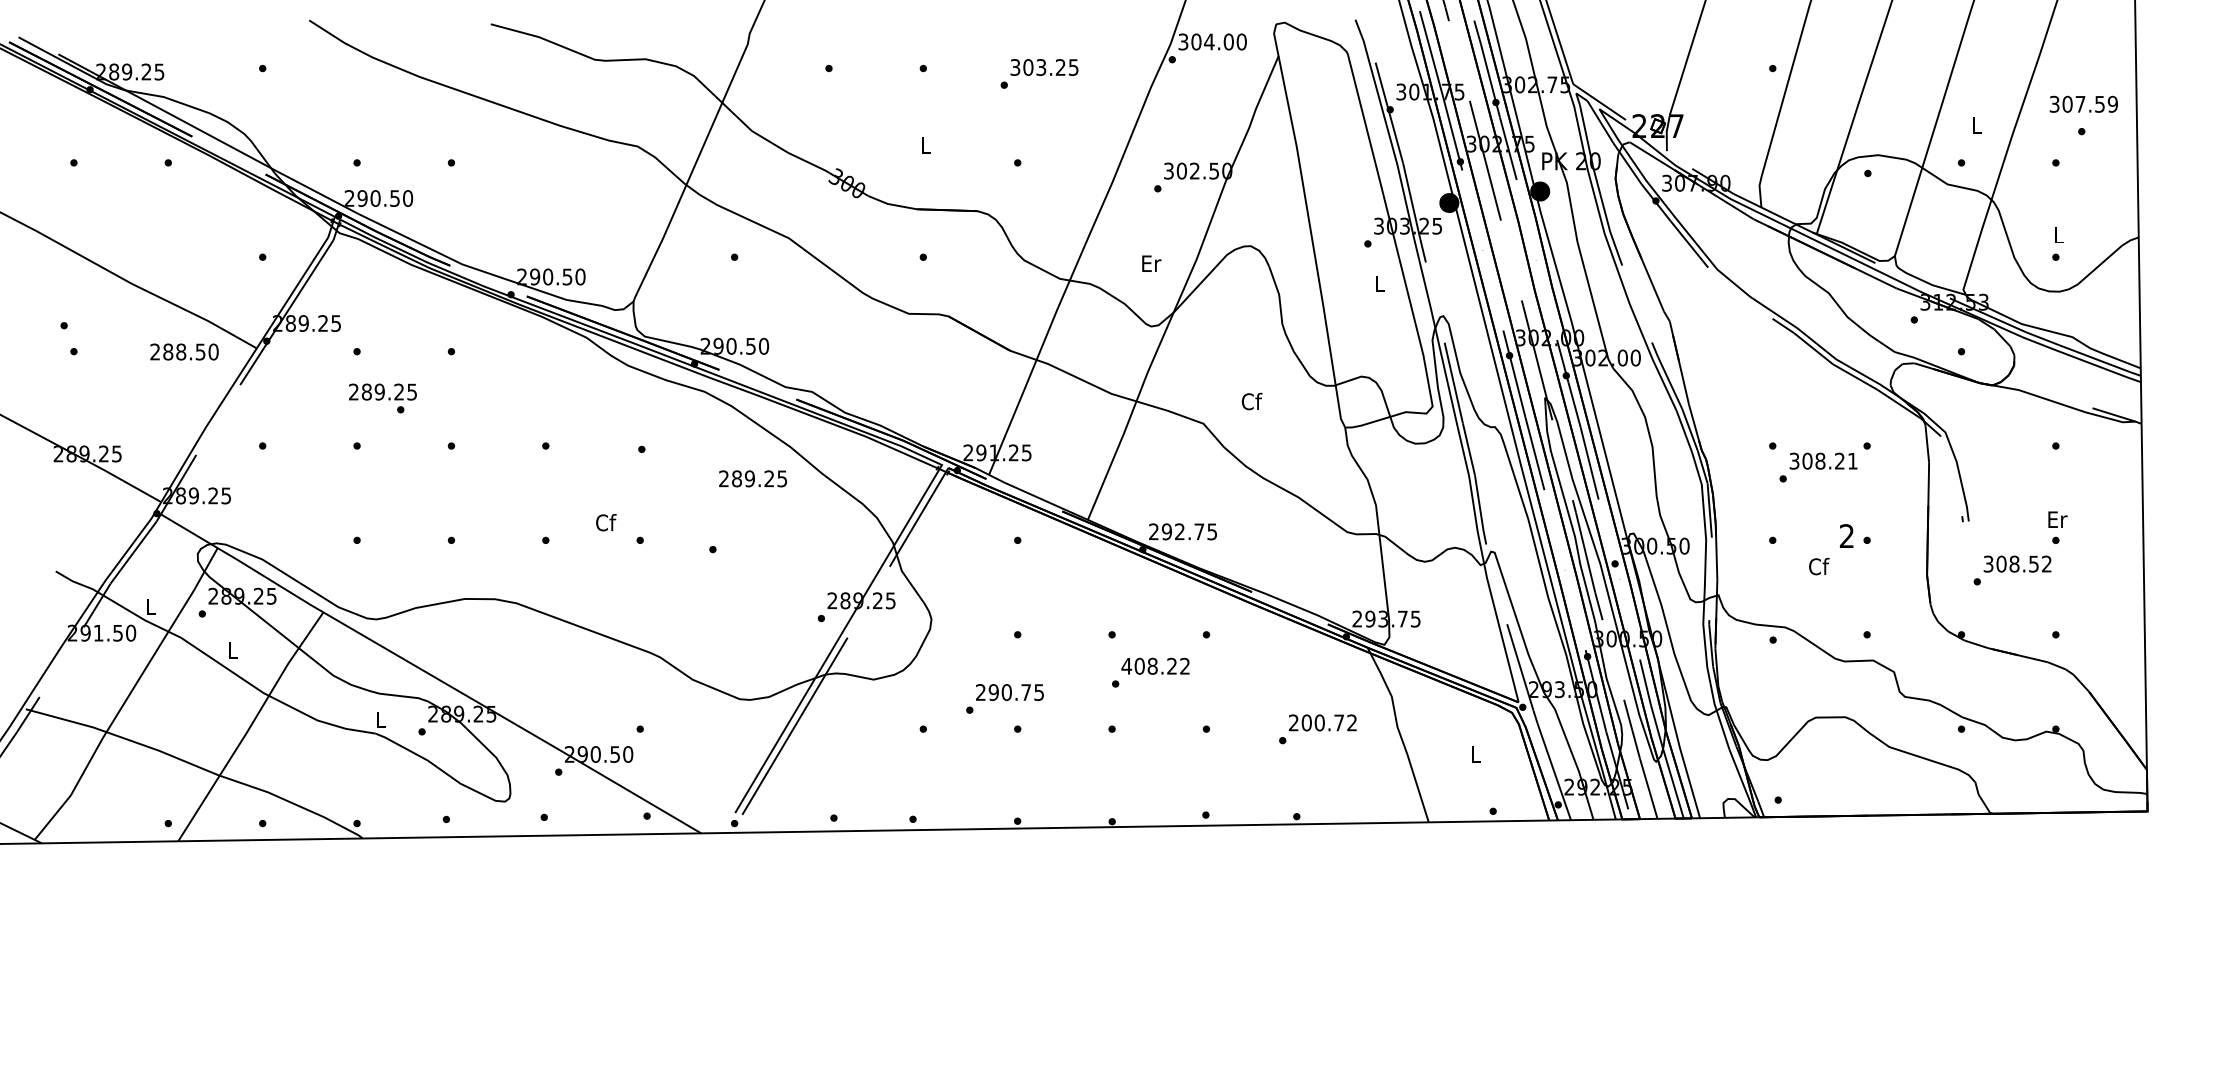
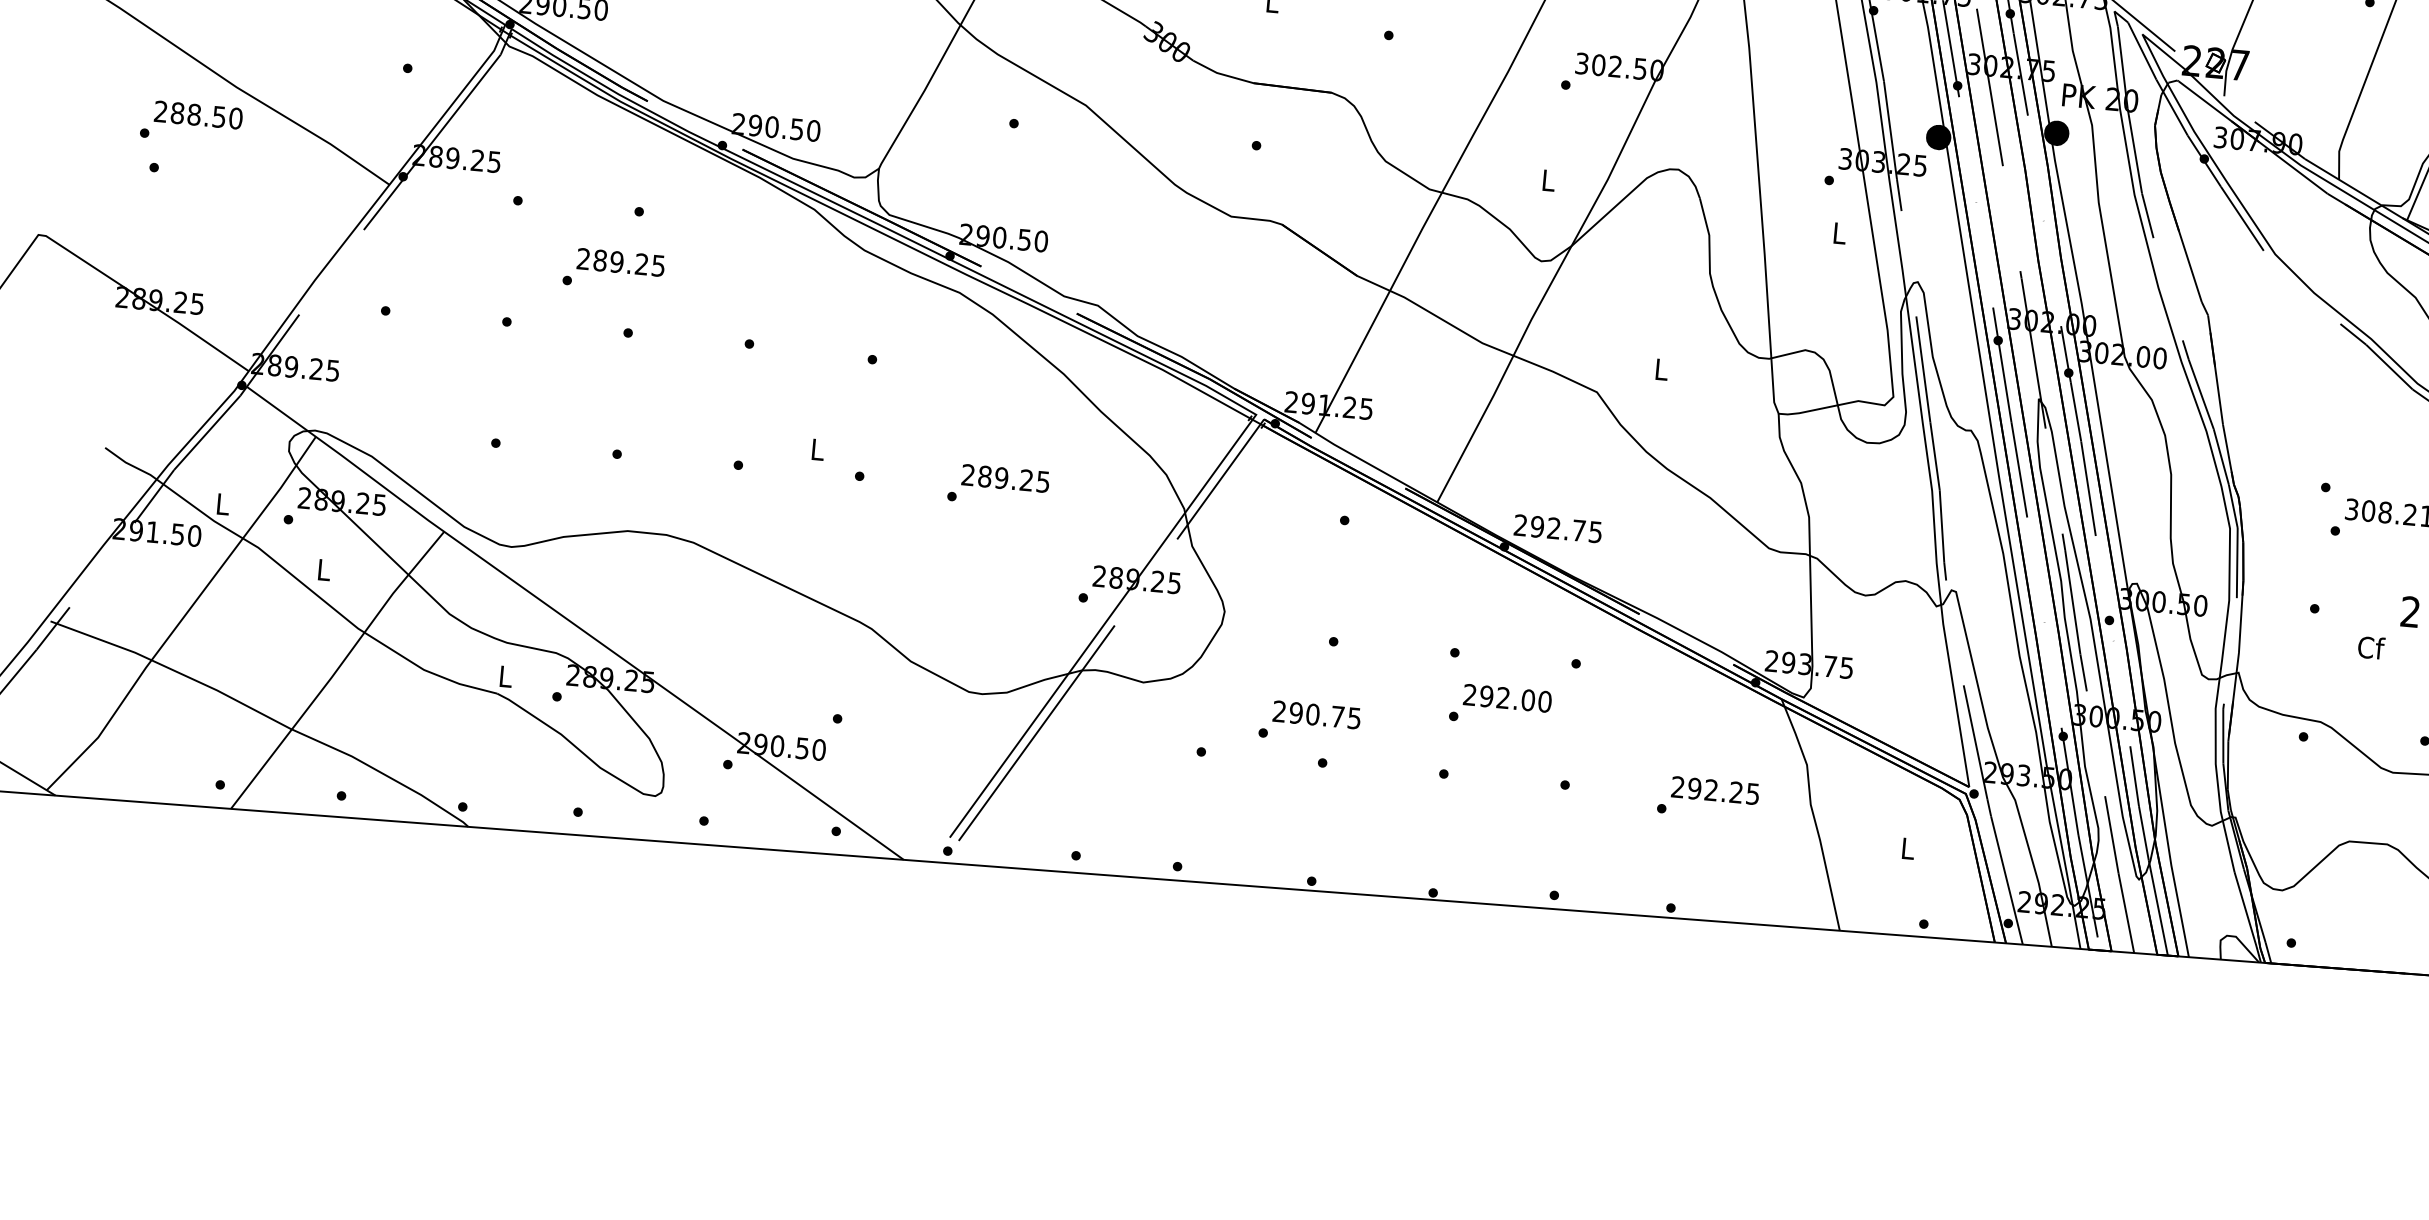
text: (1151, 263) -> (1548, 180), Er -> L
text: (184, 351) -> (198, 114), moved
text: (382, 391) -> (620, 261), moved
text: (1251, 401) -> (1661, 369), Cf -> L
text: (752, 478) -> (1004, 478), moved
text: (606, 522) -> (818, 449), Cf -> L
text: (1155, 665) -> (1507, 697), 408.22 -> 292.00
text: (1328, 722) -> (1722, 790), 200.72 -> 292.25

